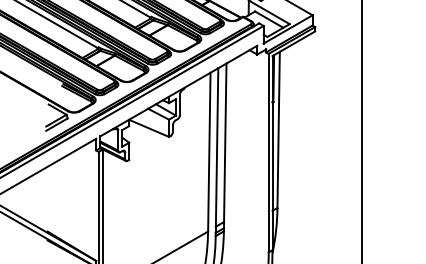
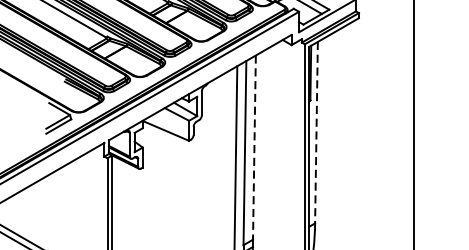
line: (278, 130) -> (316, 133), solid -> dashed
line: (225, 143) -> (254, 148), solid -> dashed

